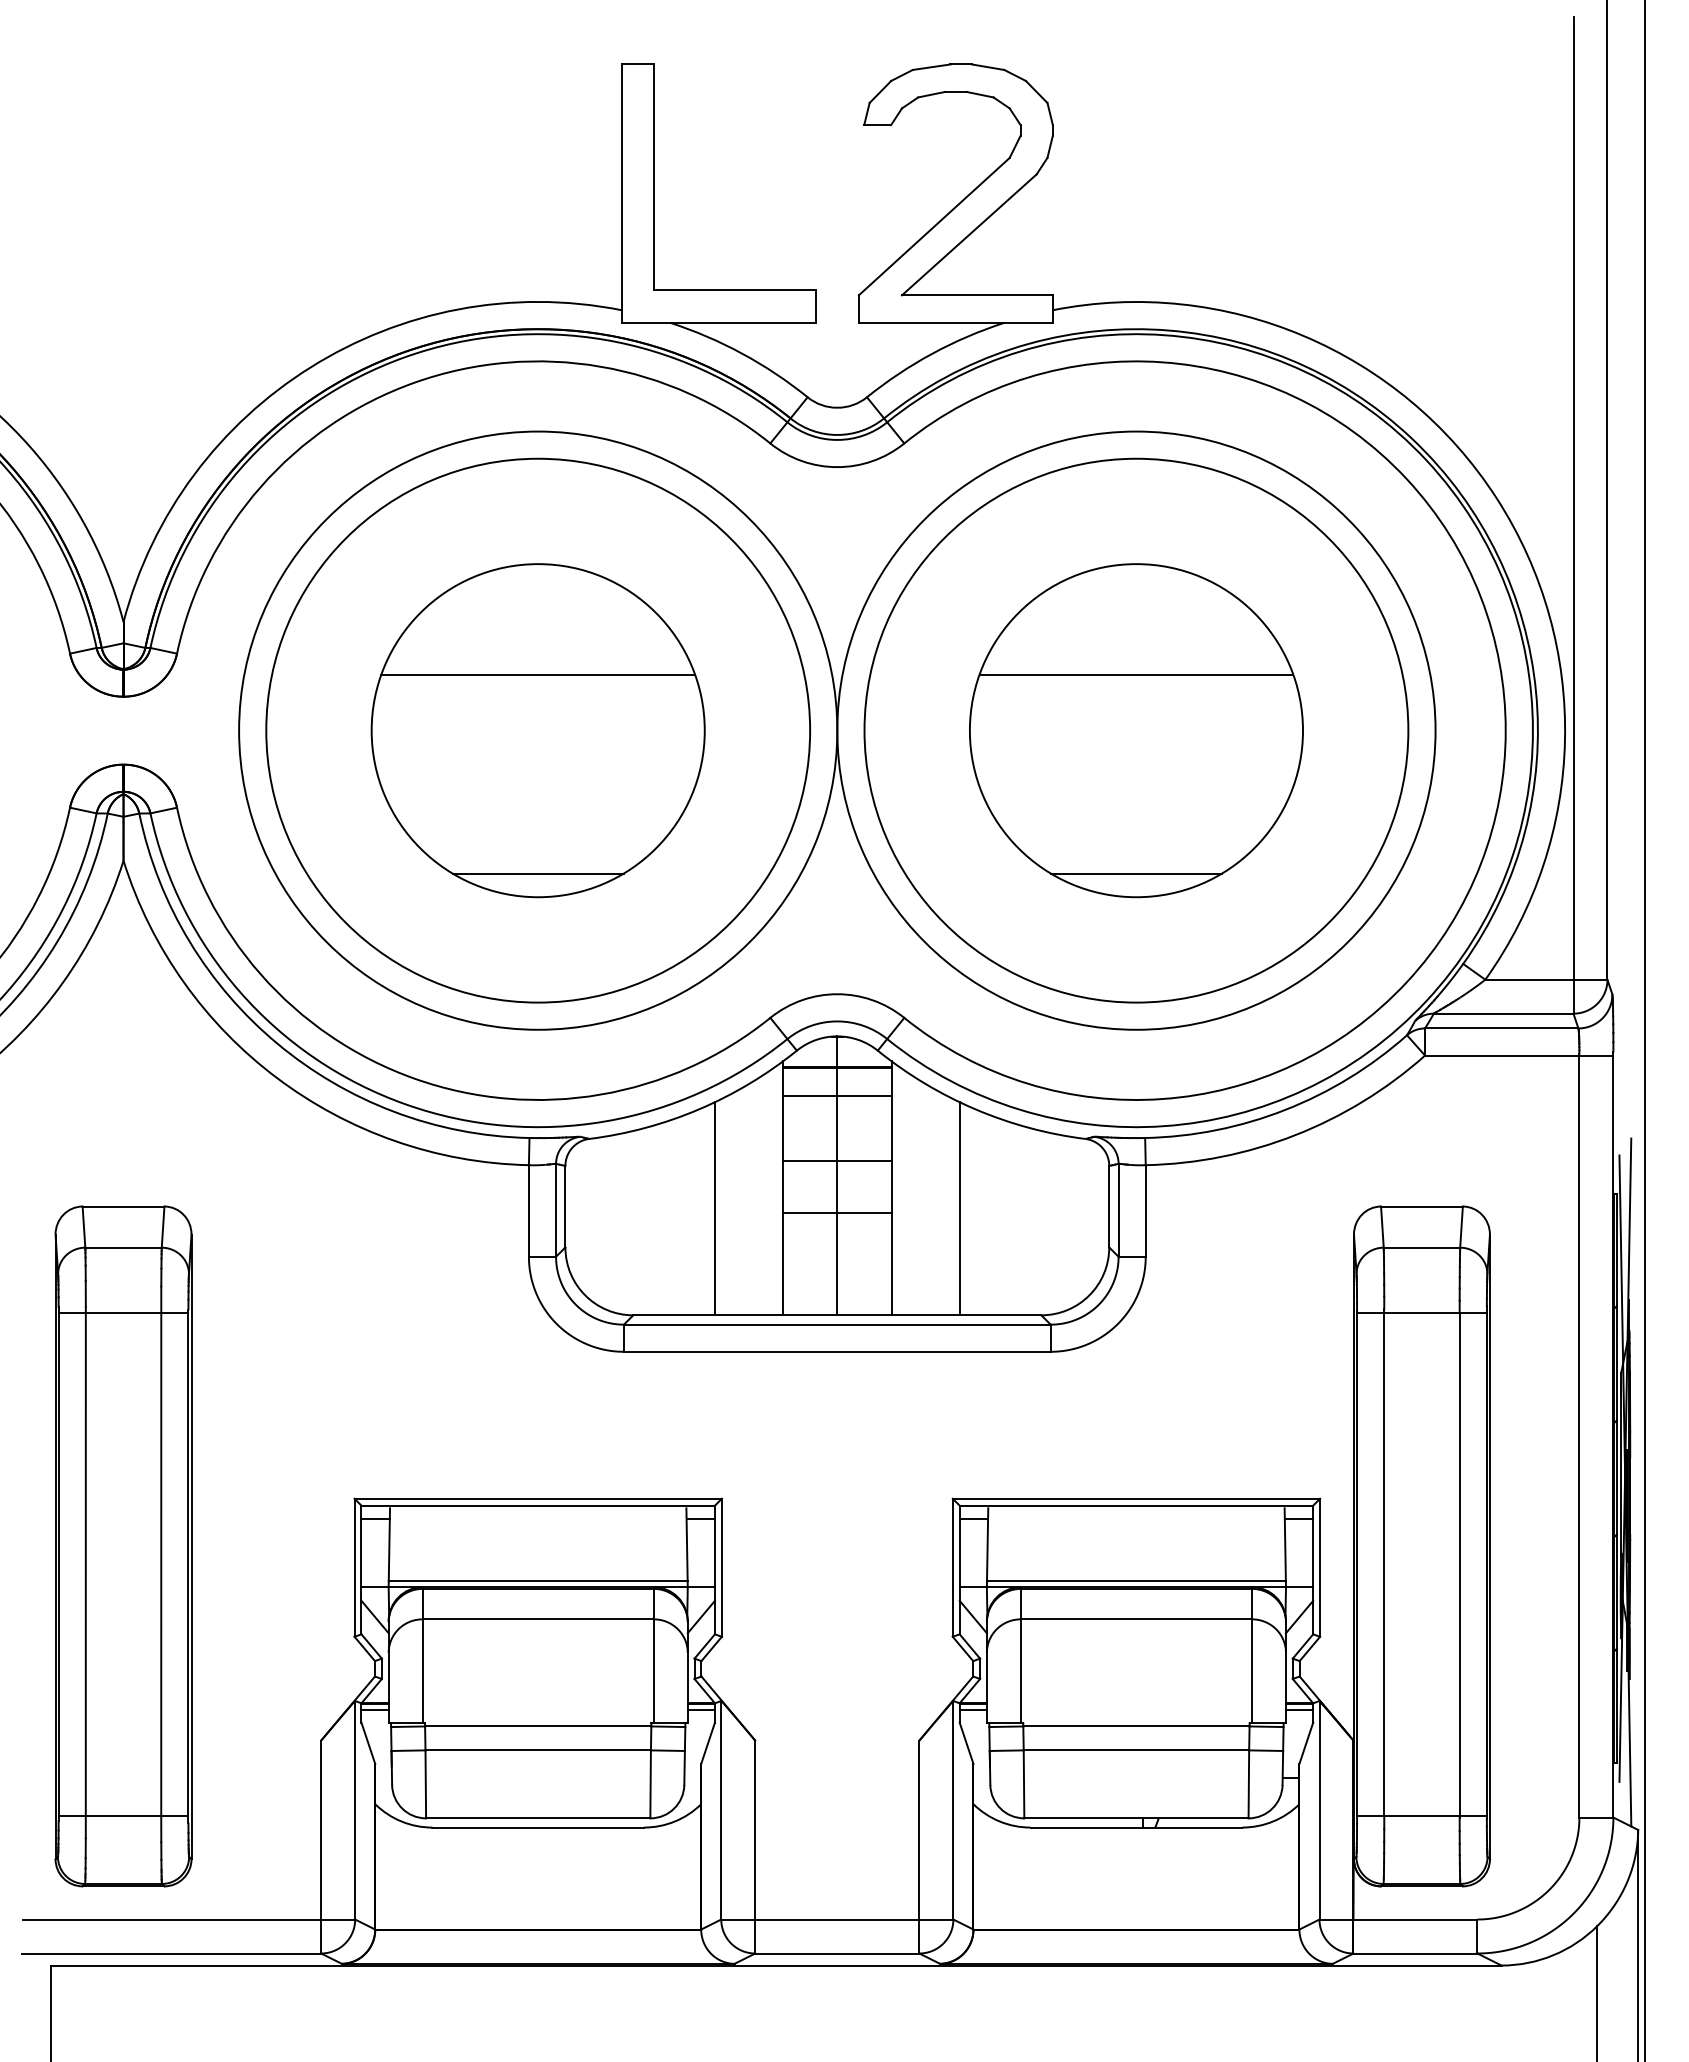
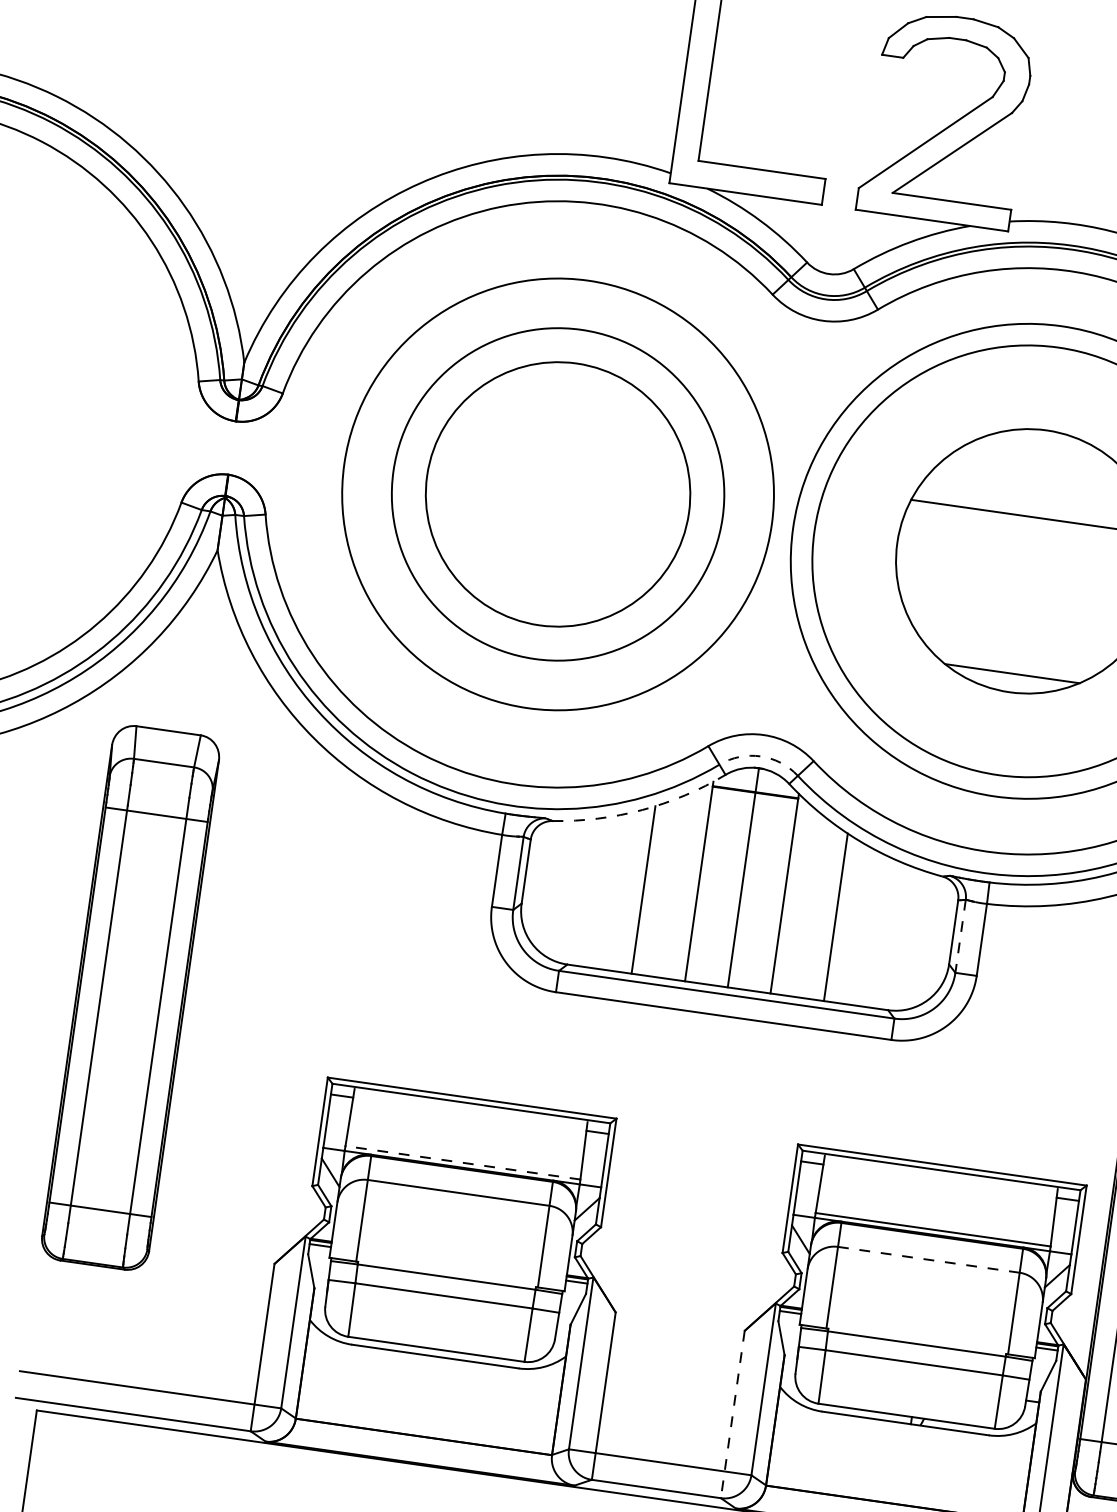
line: (538, 674) -> (564, 450), removed
circle: (538, 730) -> (558, 494), size x0.7
line: (537, 873) -> (541, 606), removed
arc: (837, 1021) -> (760, 756), solid -> dashed
line: (836, 1095) -> (751, 814), removed
arc: (699, 1109) -> (642, 810), solid -> dashed
line: (836, 1161) -> (744, 866), removed
line: (1118, 1210) -> (960, 936), solid -> dashed
line: (836, 1213) -> (738, 907), removed
part: (123, 1546) -> (130, 997), moved
line: (537, 1581) -> (462, 1163), solid -> dashed
line: (1136, 1619) -> (928, 1259), solid -> dashed
line: (919, 1847) -> (732, 1414), solid -> dashed

